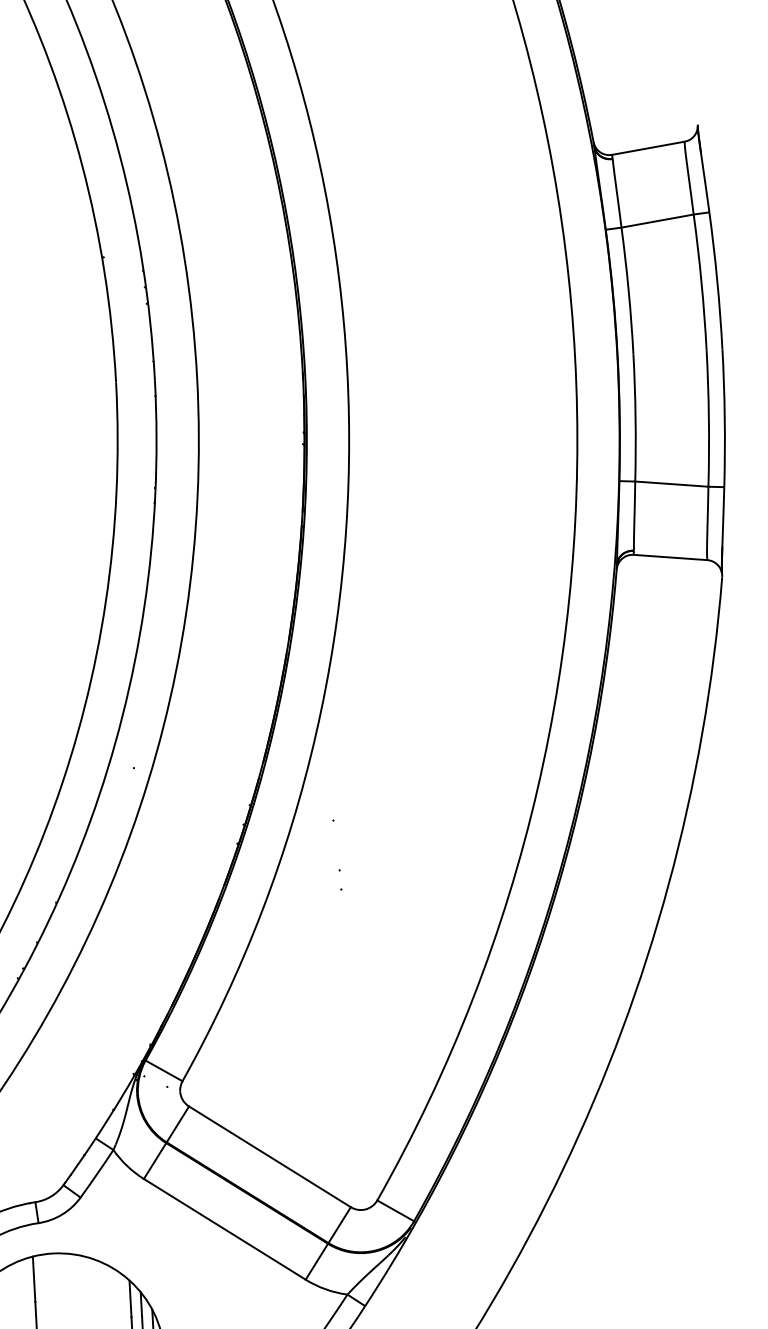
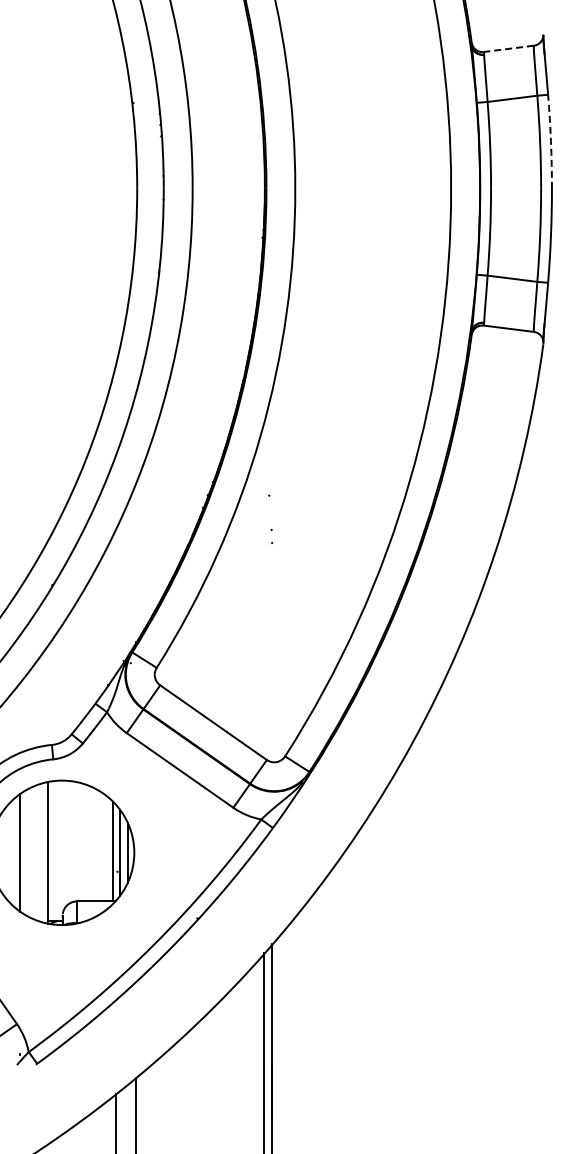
line: (647, 147) -> (508, 48), solid -> dashed
arc: (716, 280) -> (550, 141), solid -> dashed

